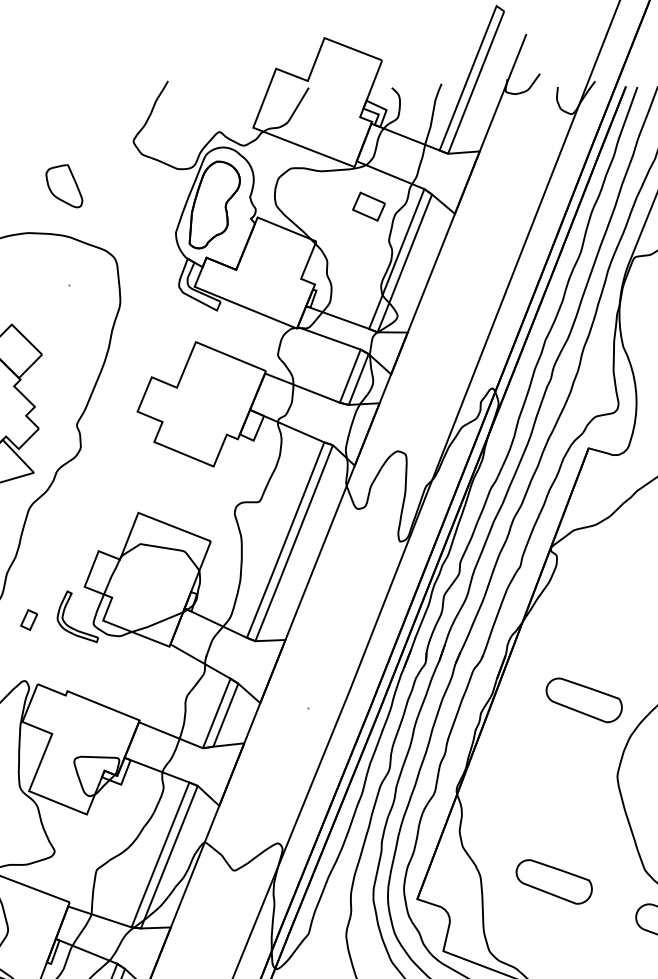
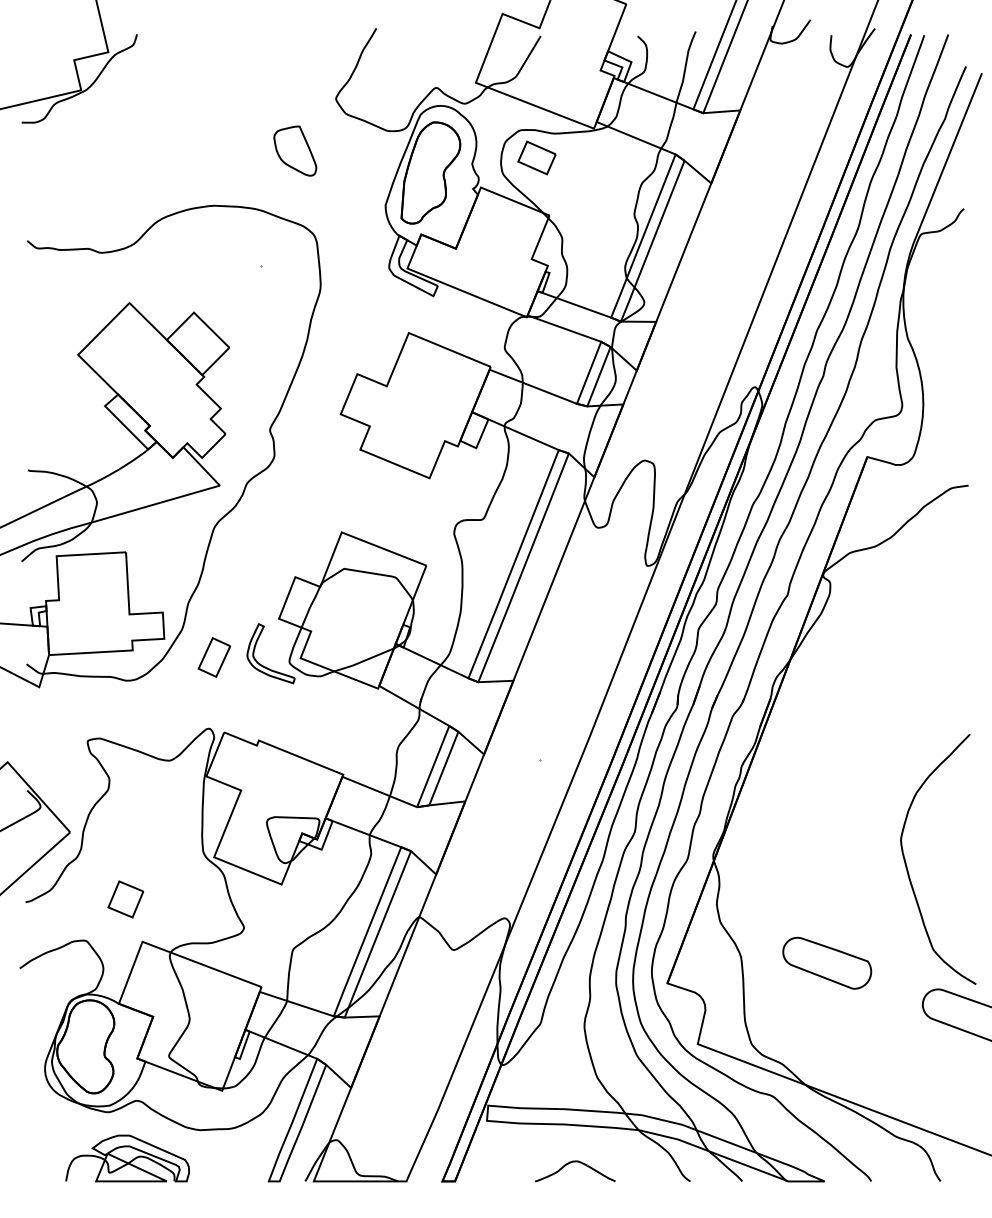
part: (64, 185) -> (295, 150), moved
part: (368, 206) -> (536, 157), moved
part: (28, 620) -> (213, 657), size x1.67
part: (584, 699) -> (862, 750), removed

